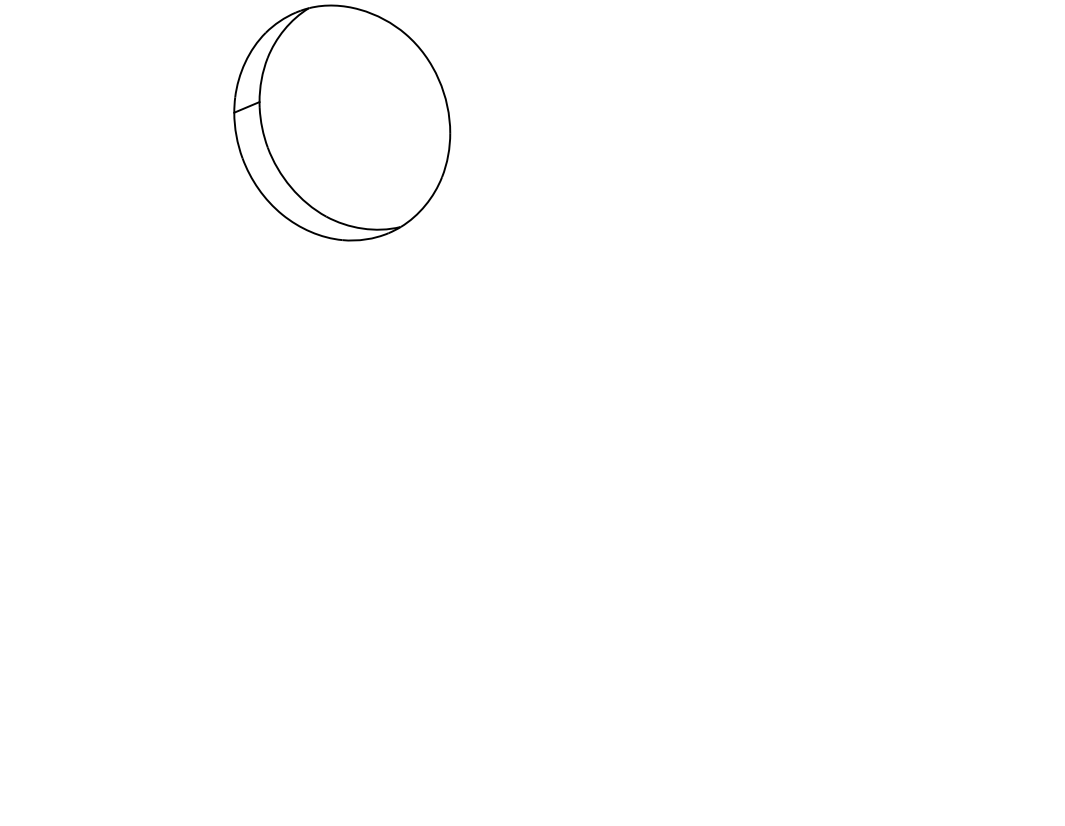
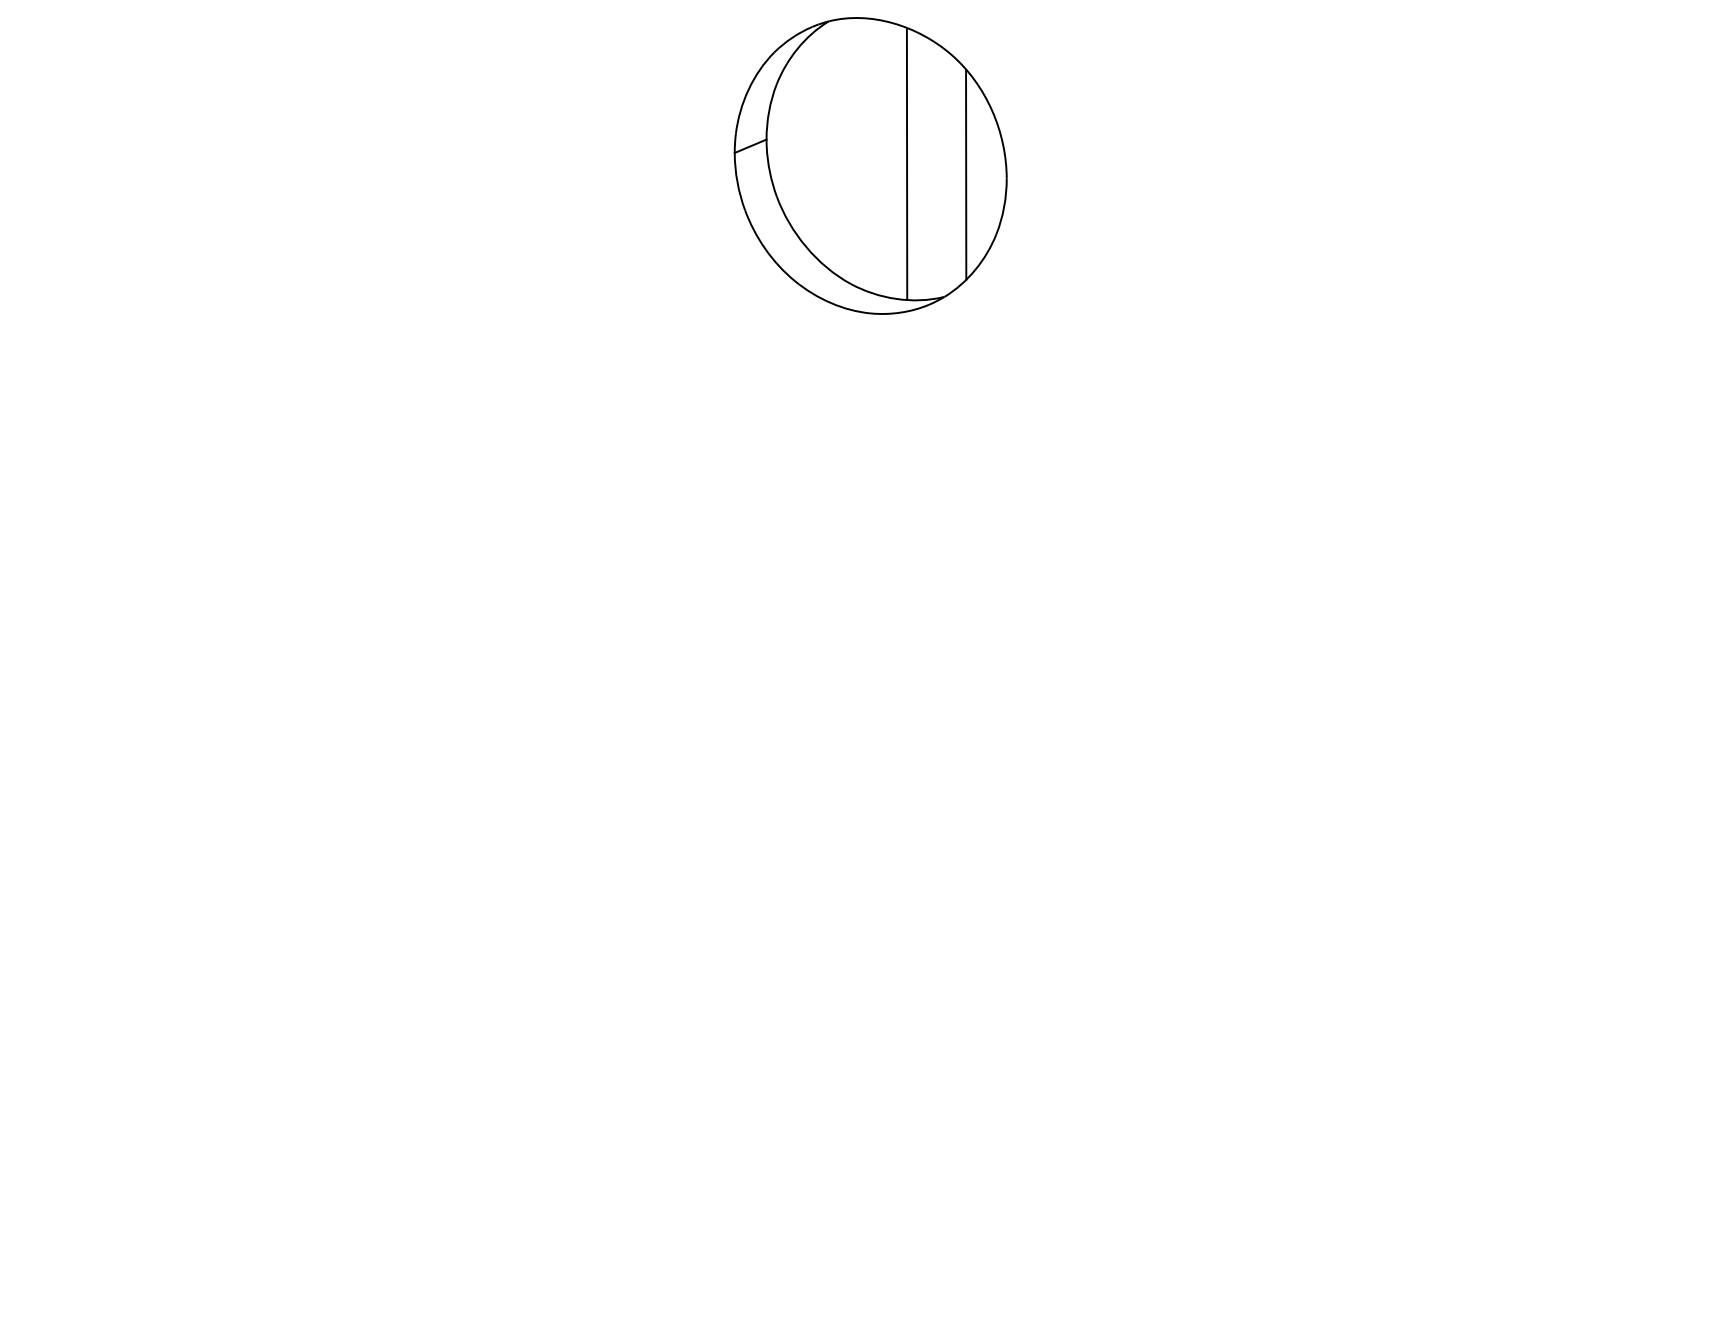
line: (370, 121) -> (906, 164), added
line: (418, 129) -> (966, 174), added

